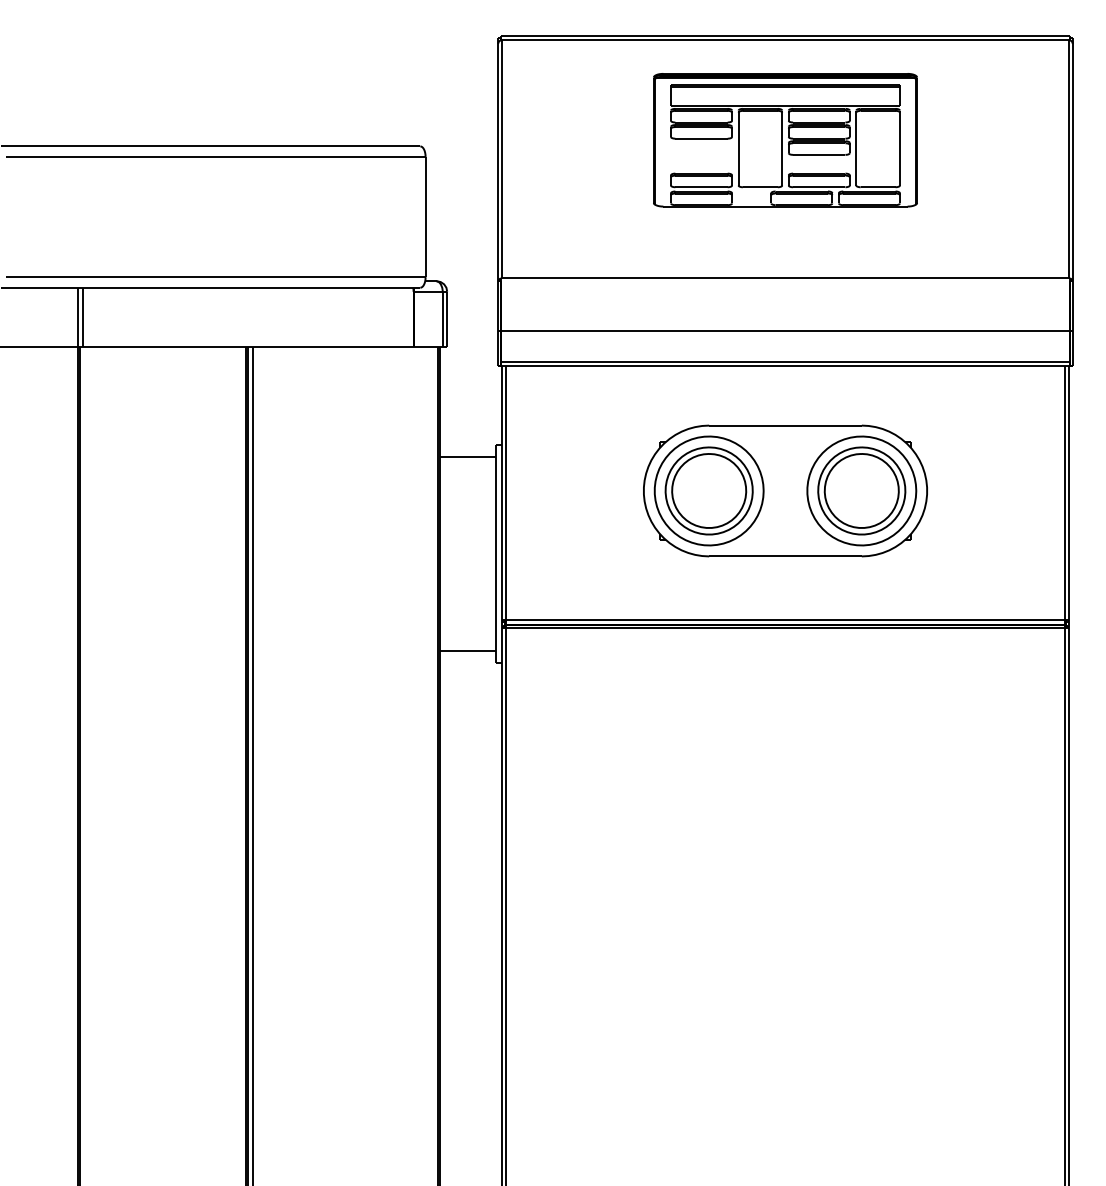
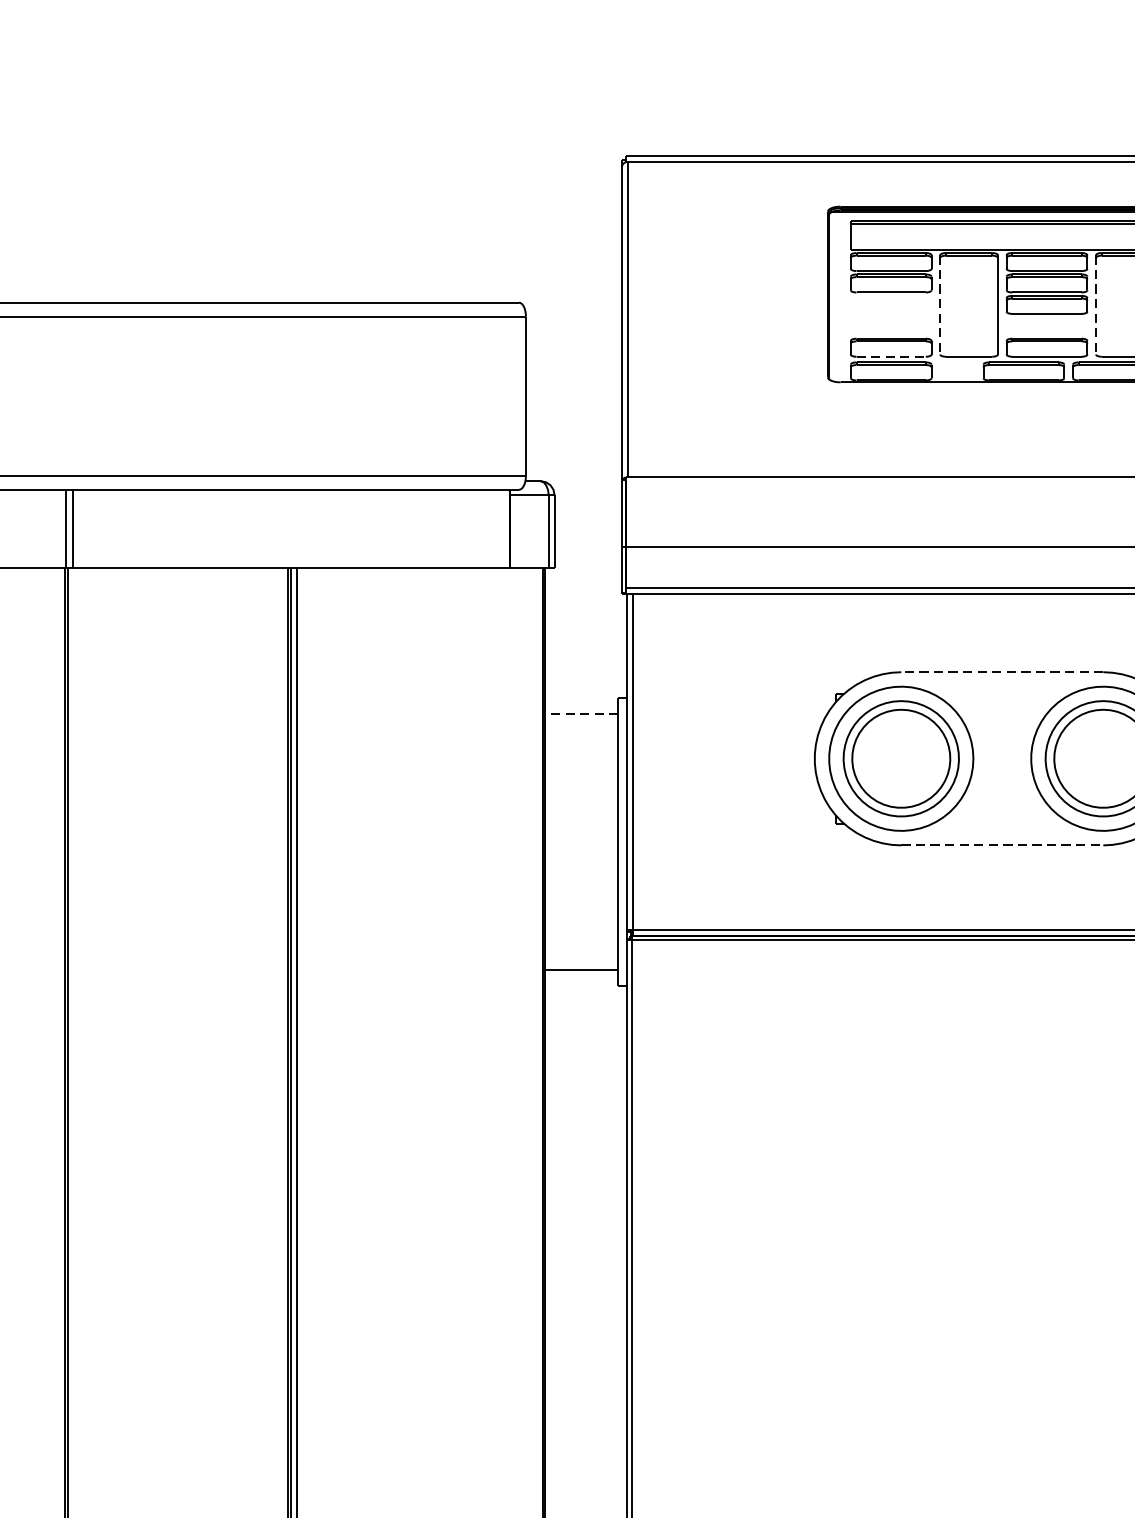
line: (738, 148) -> (940, 305), solid -> dashed
line: (856, 148) -> (1096, 305), solid -> dashed
line: (702, 187) -> (892, 357), solid -> dashed
line: (785, 425) -> (1002, 672), solid -> dashed
line: (467, 456) -> (581, 713), solid -> dashed
line: (786, 556) -> (1003, 845), solid -> dashed

